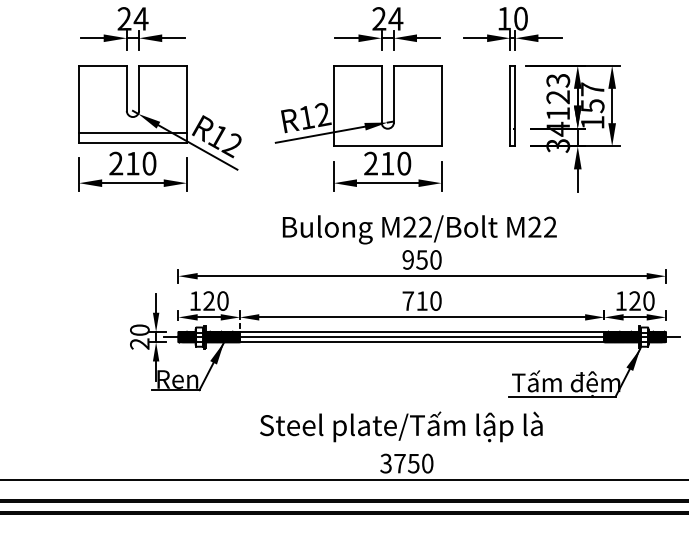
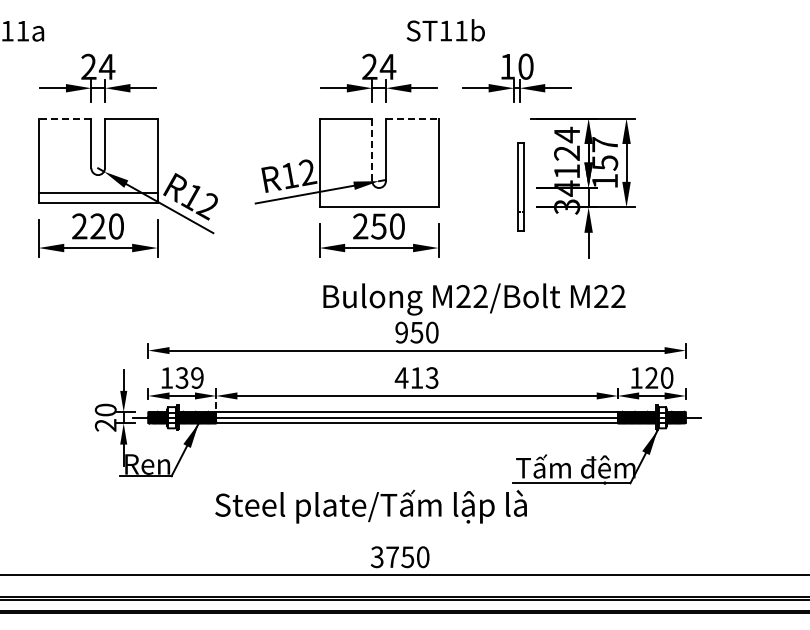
line: (102, 65) -> (64, 118), solid -> dashed
line: (418, 65) -> (412, 118), solid -> dashed
text: (558, 80) -> (567, 134), 123 -> 124
line: (381, 94) -> (372, 150), solid -> dashed
part: (512, 105) -> (520, 186), moved
text: (132, 163) -> (97, 226), 210 -> 220
text: (387, 163) -> (378, 226), 210 -> 250
text: (419, 229) -> (474, 299), moved
text: (215, 300) -> (189, 377), 120 -> 139
text: (421, 300) -> (416, 377), 710 -> 413
text: (400, 426) -> (370, 506), moved

